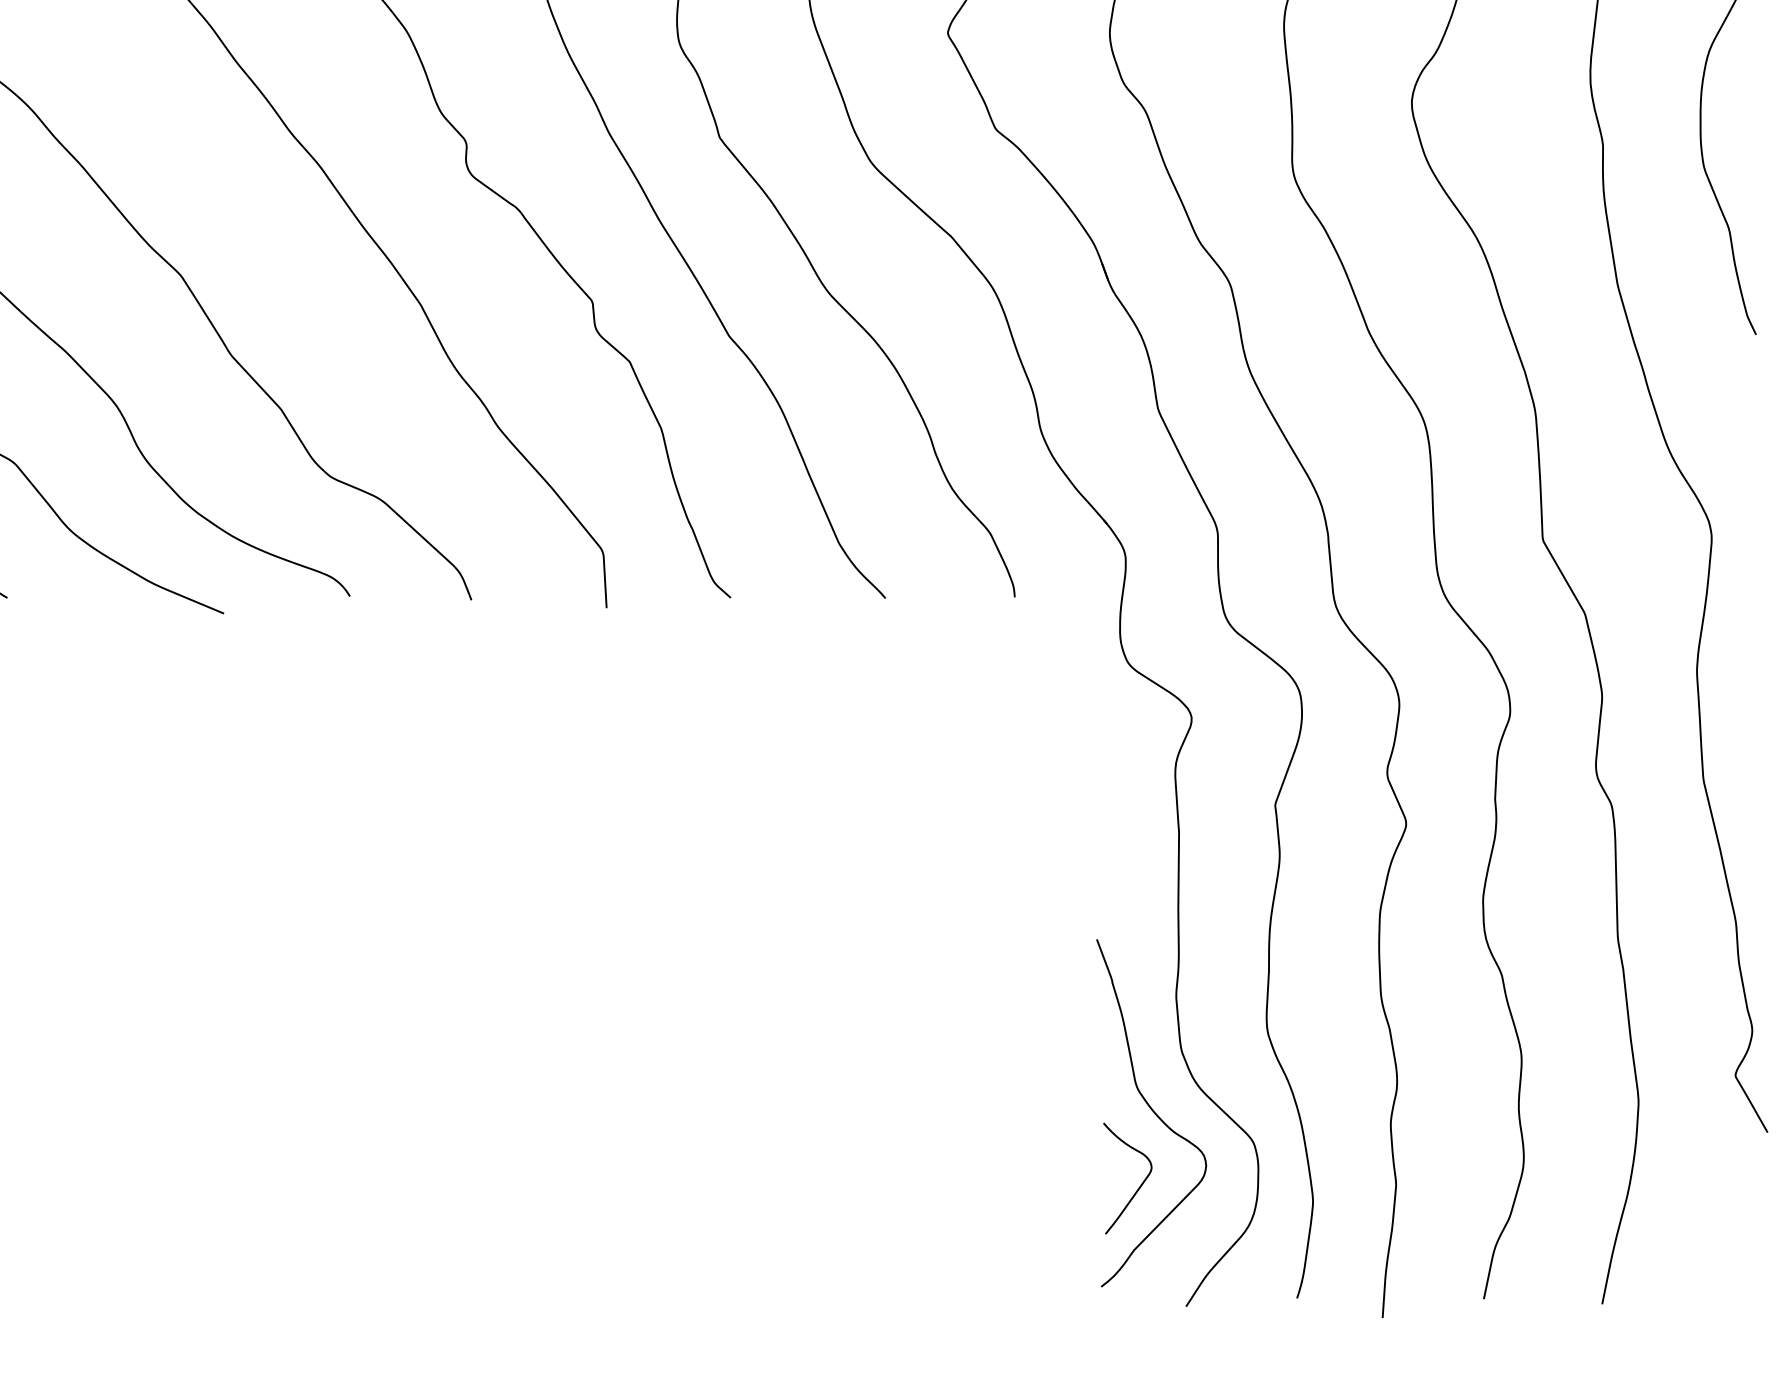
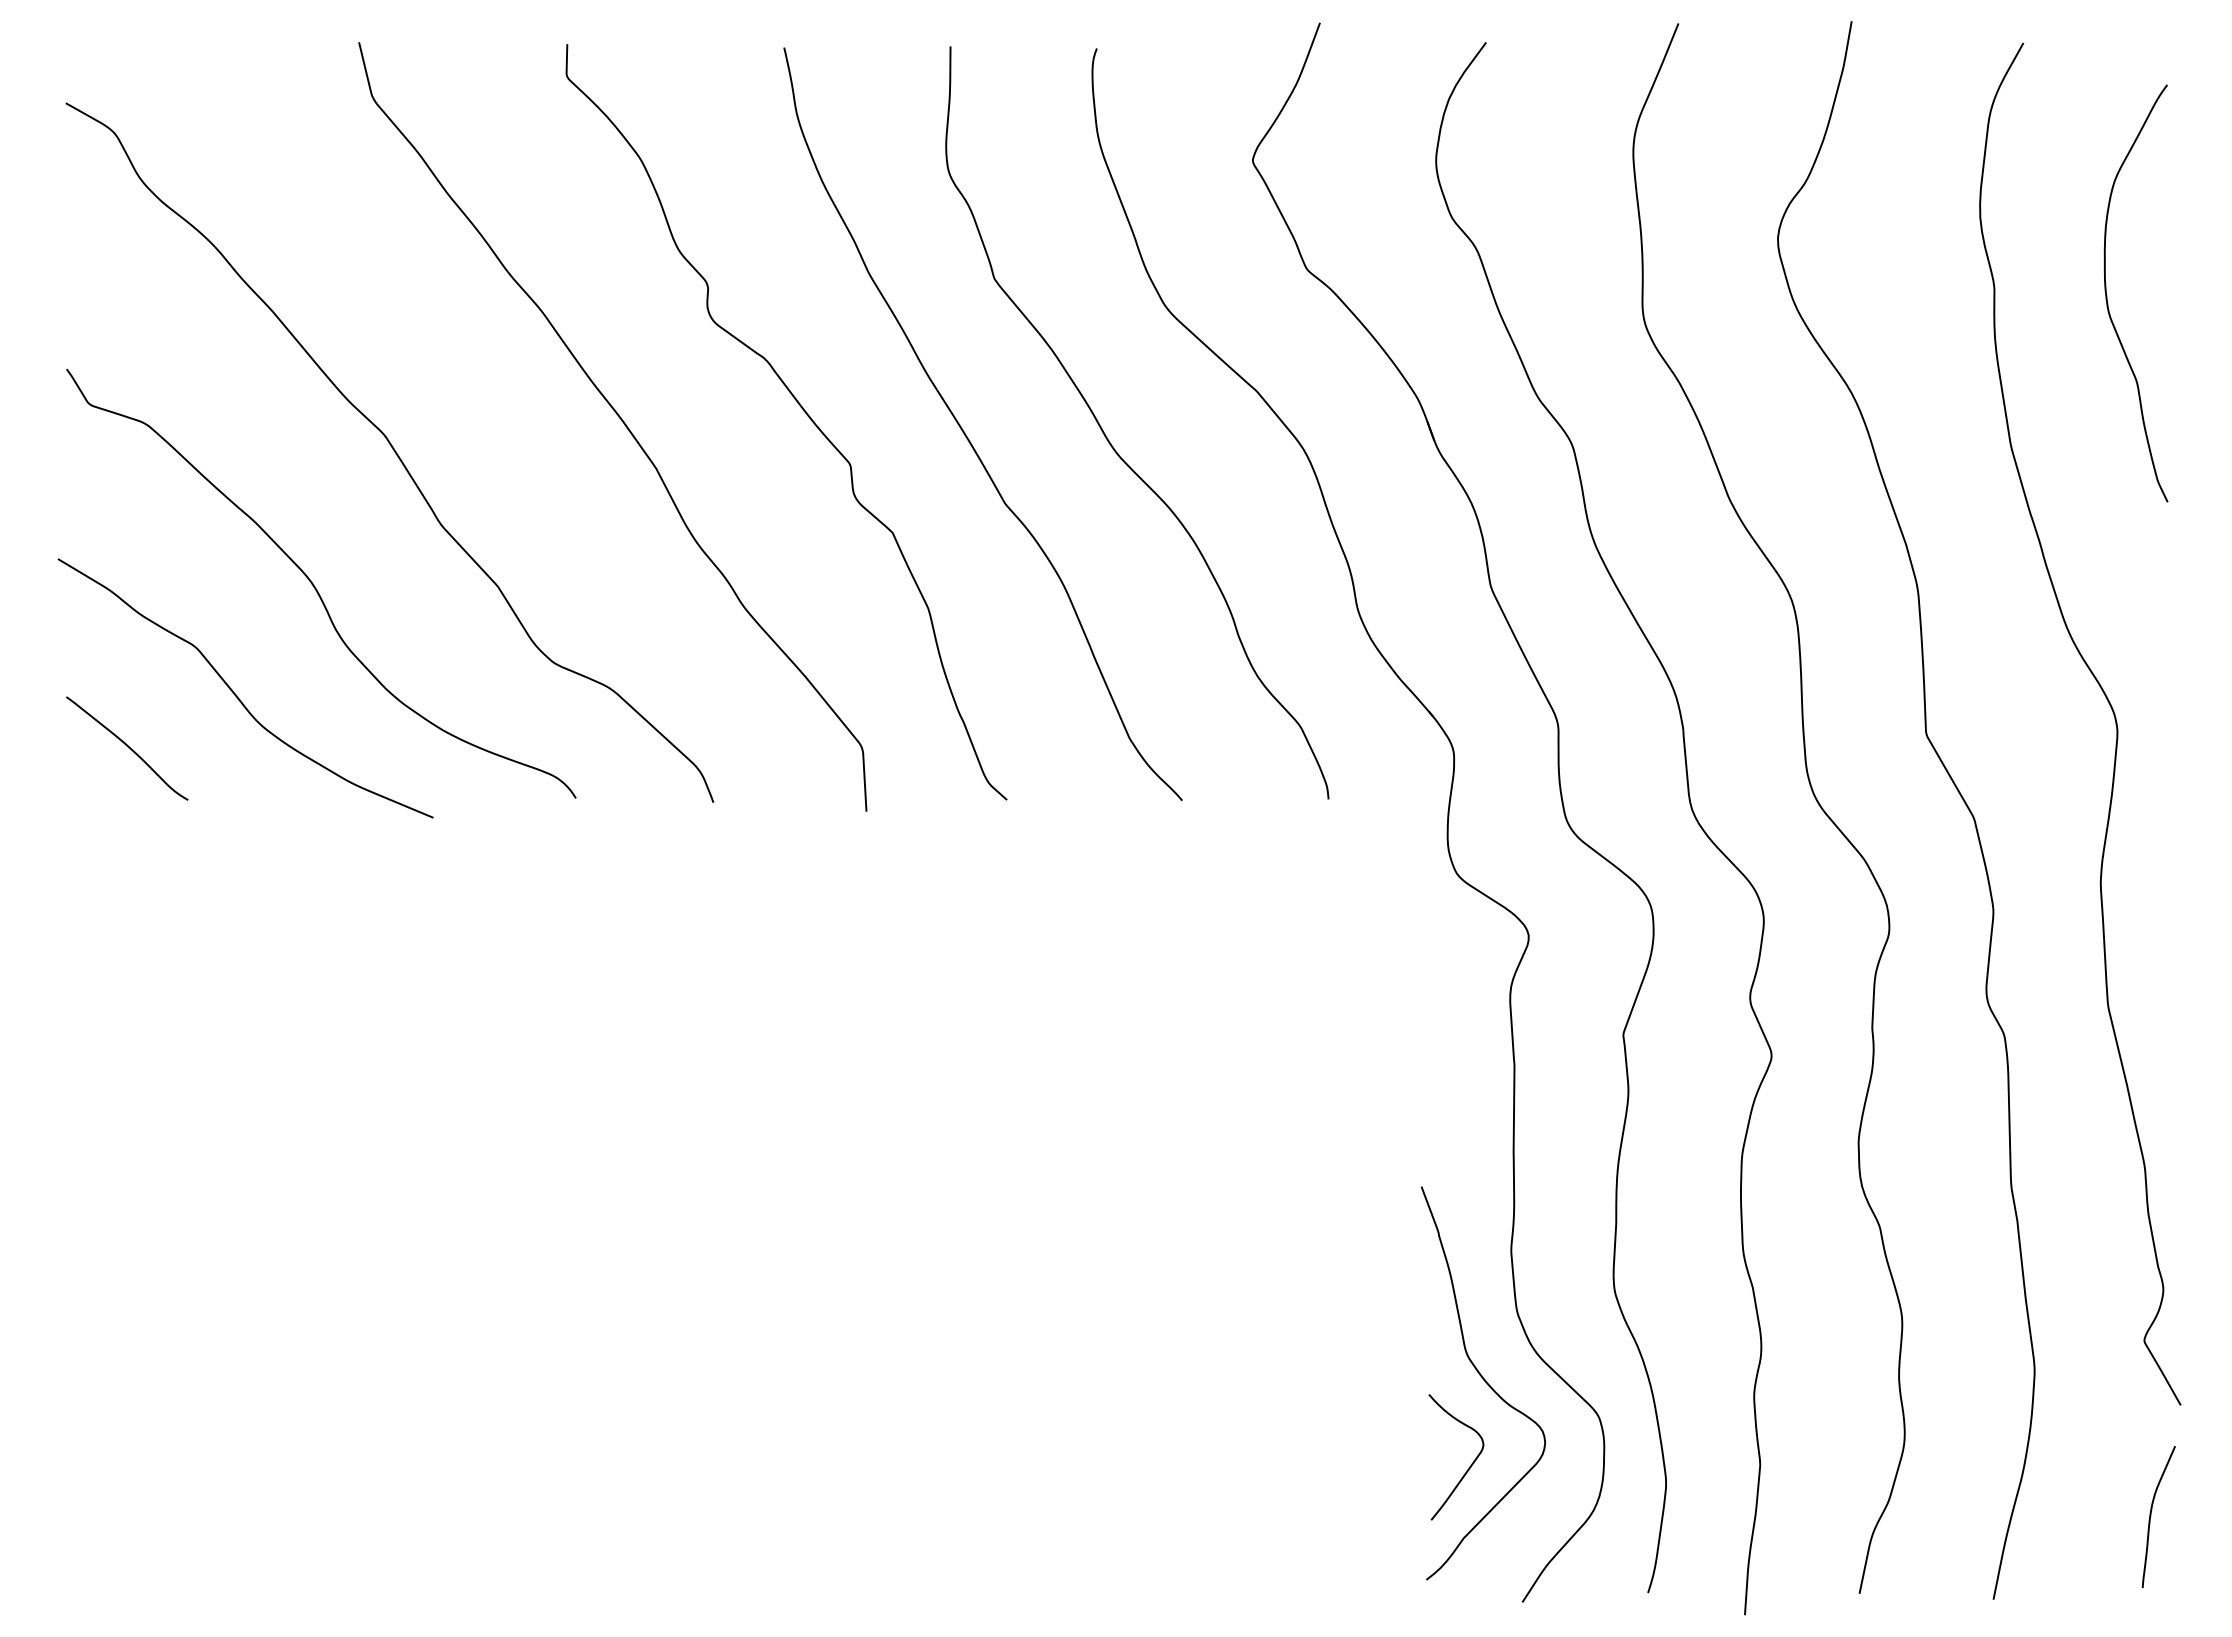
curve: (1741, 1230) -> (2151, 1516), added

